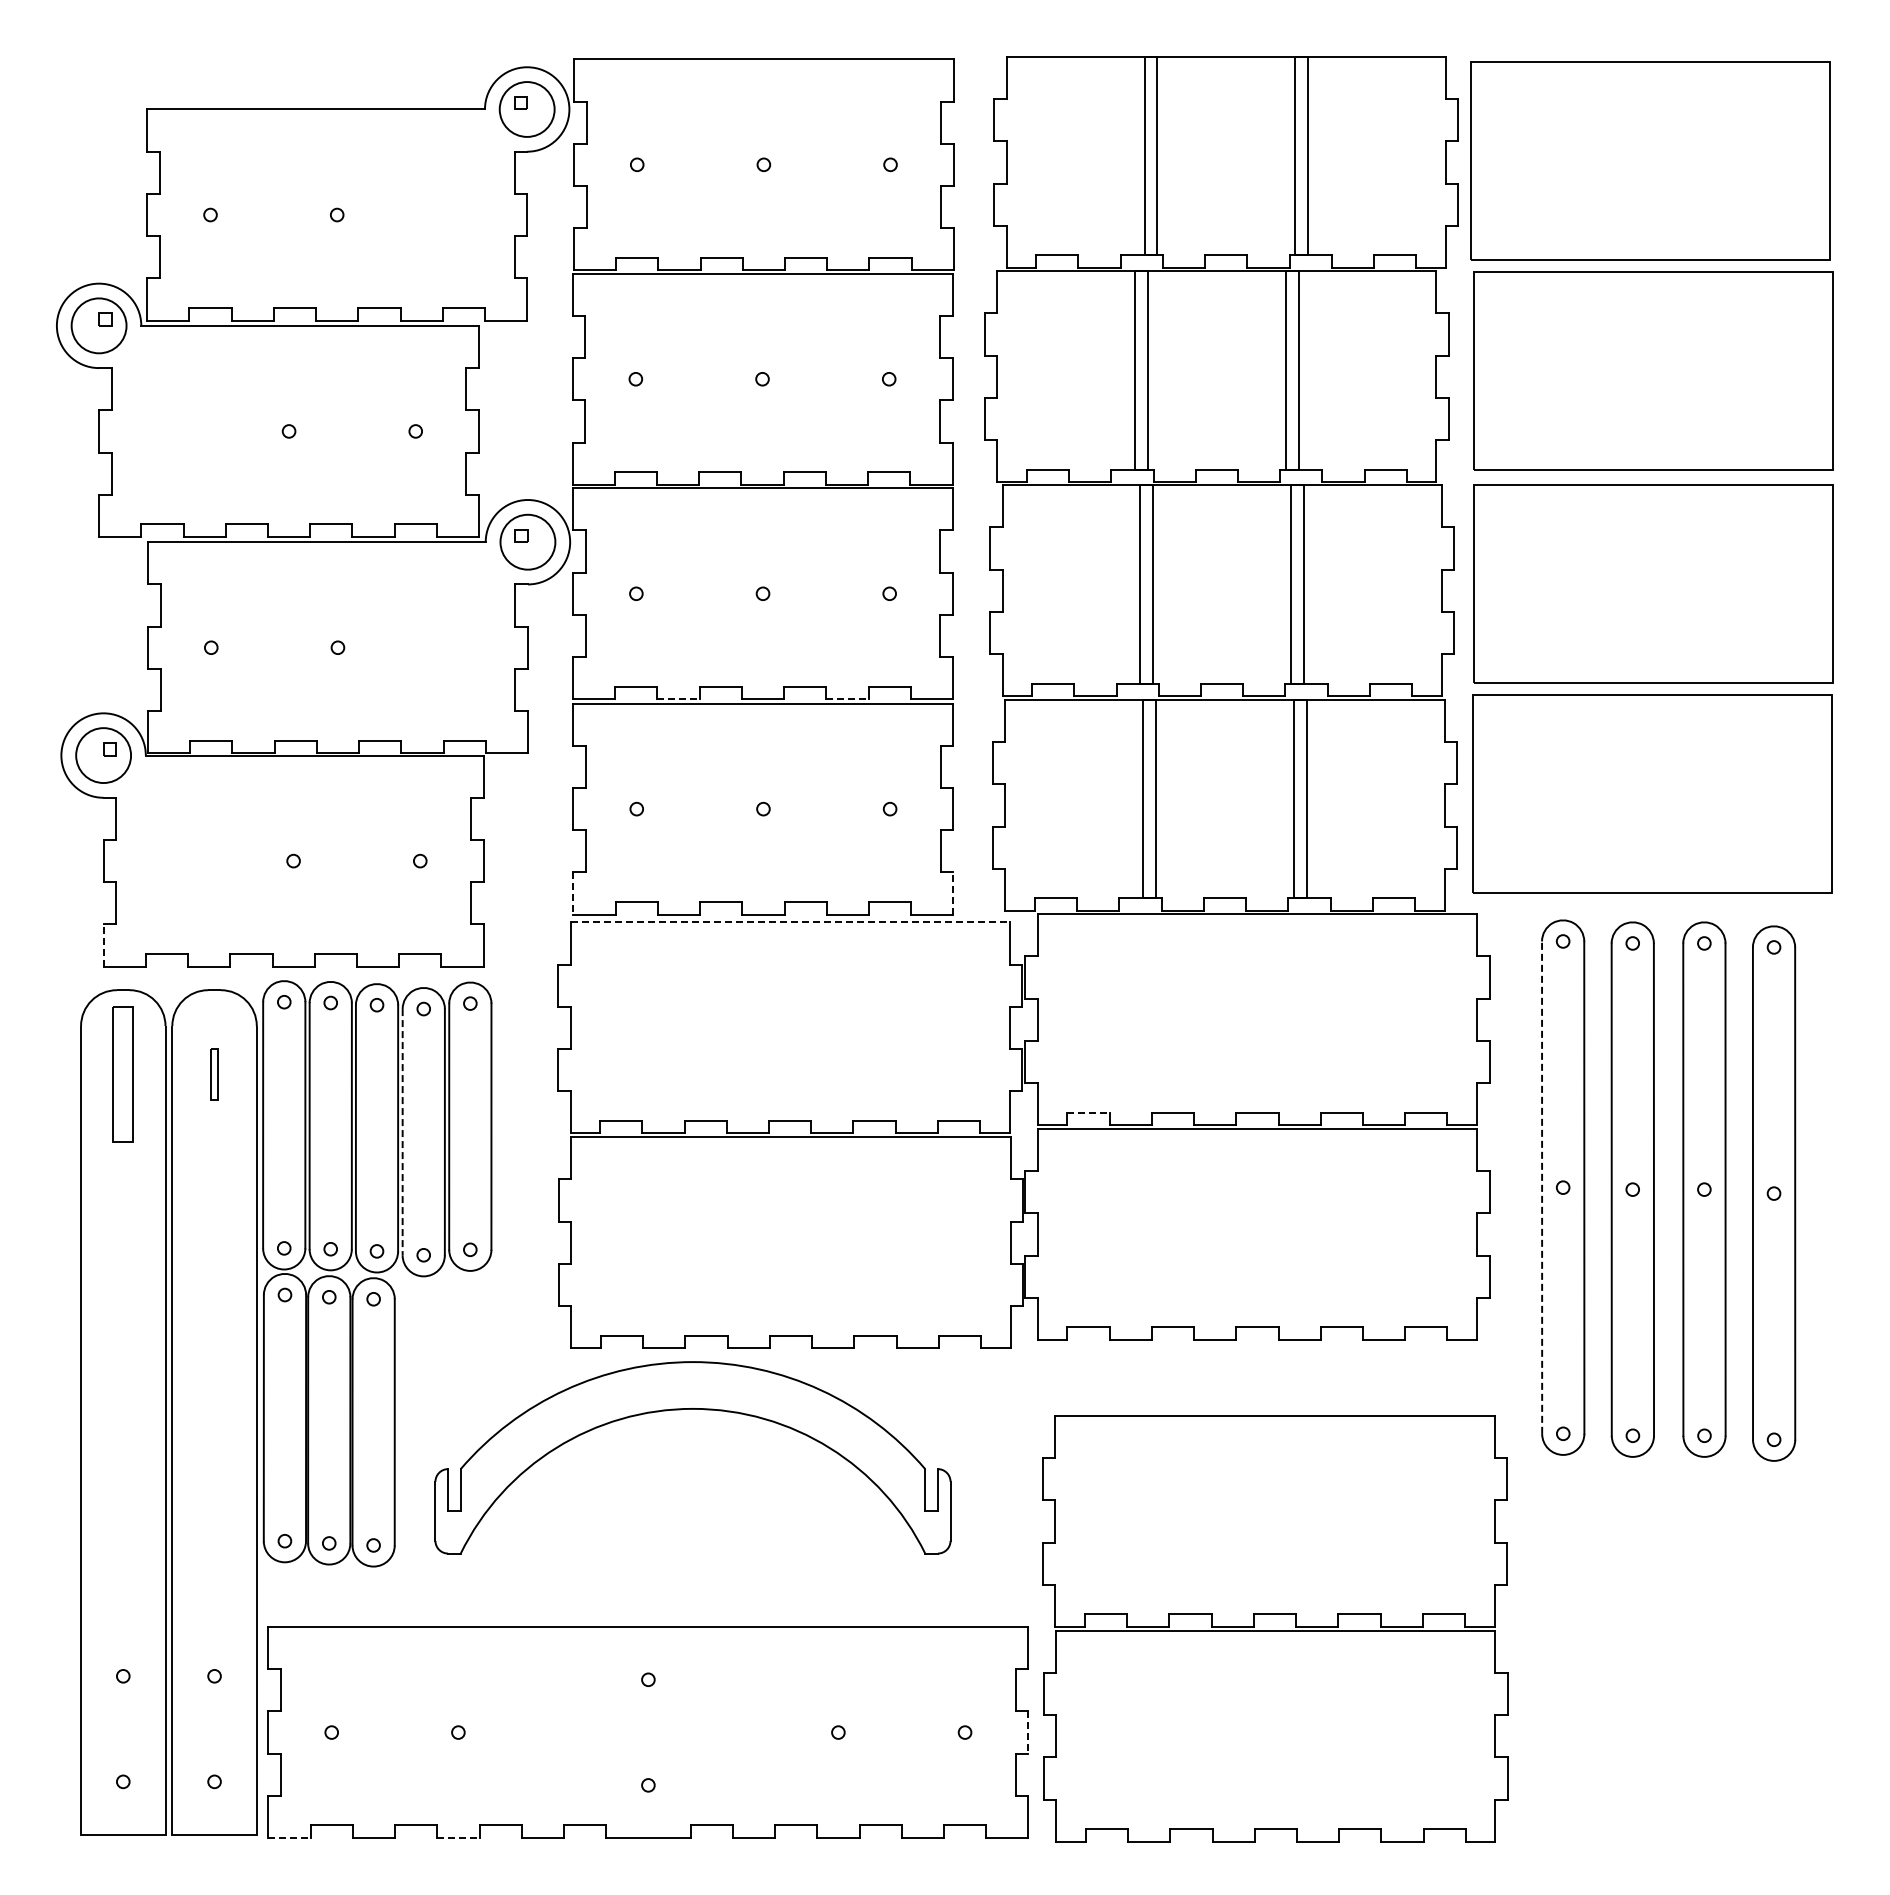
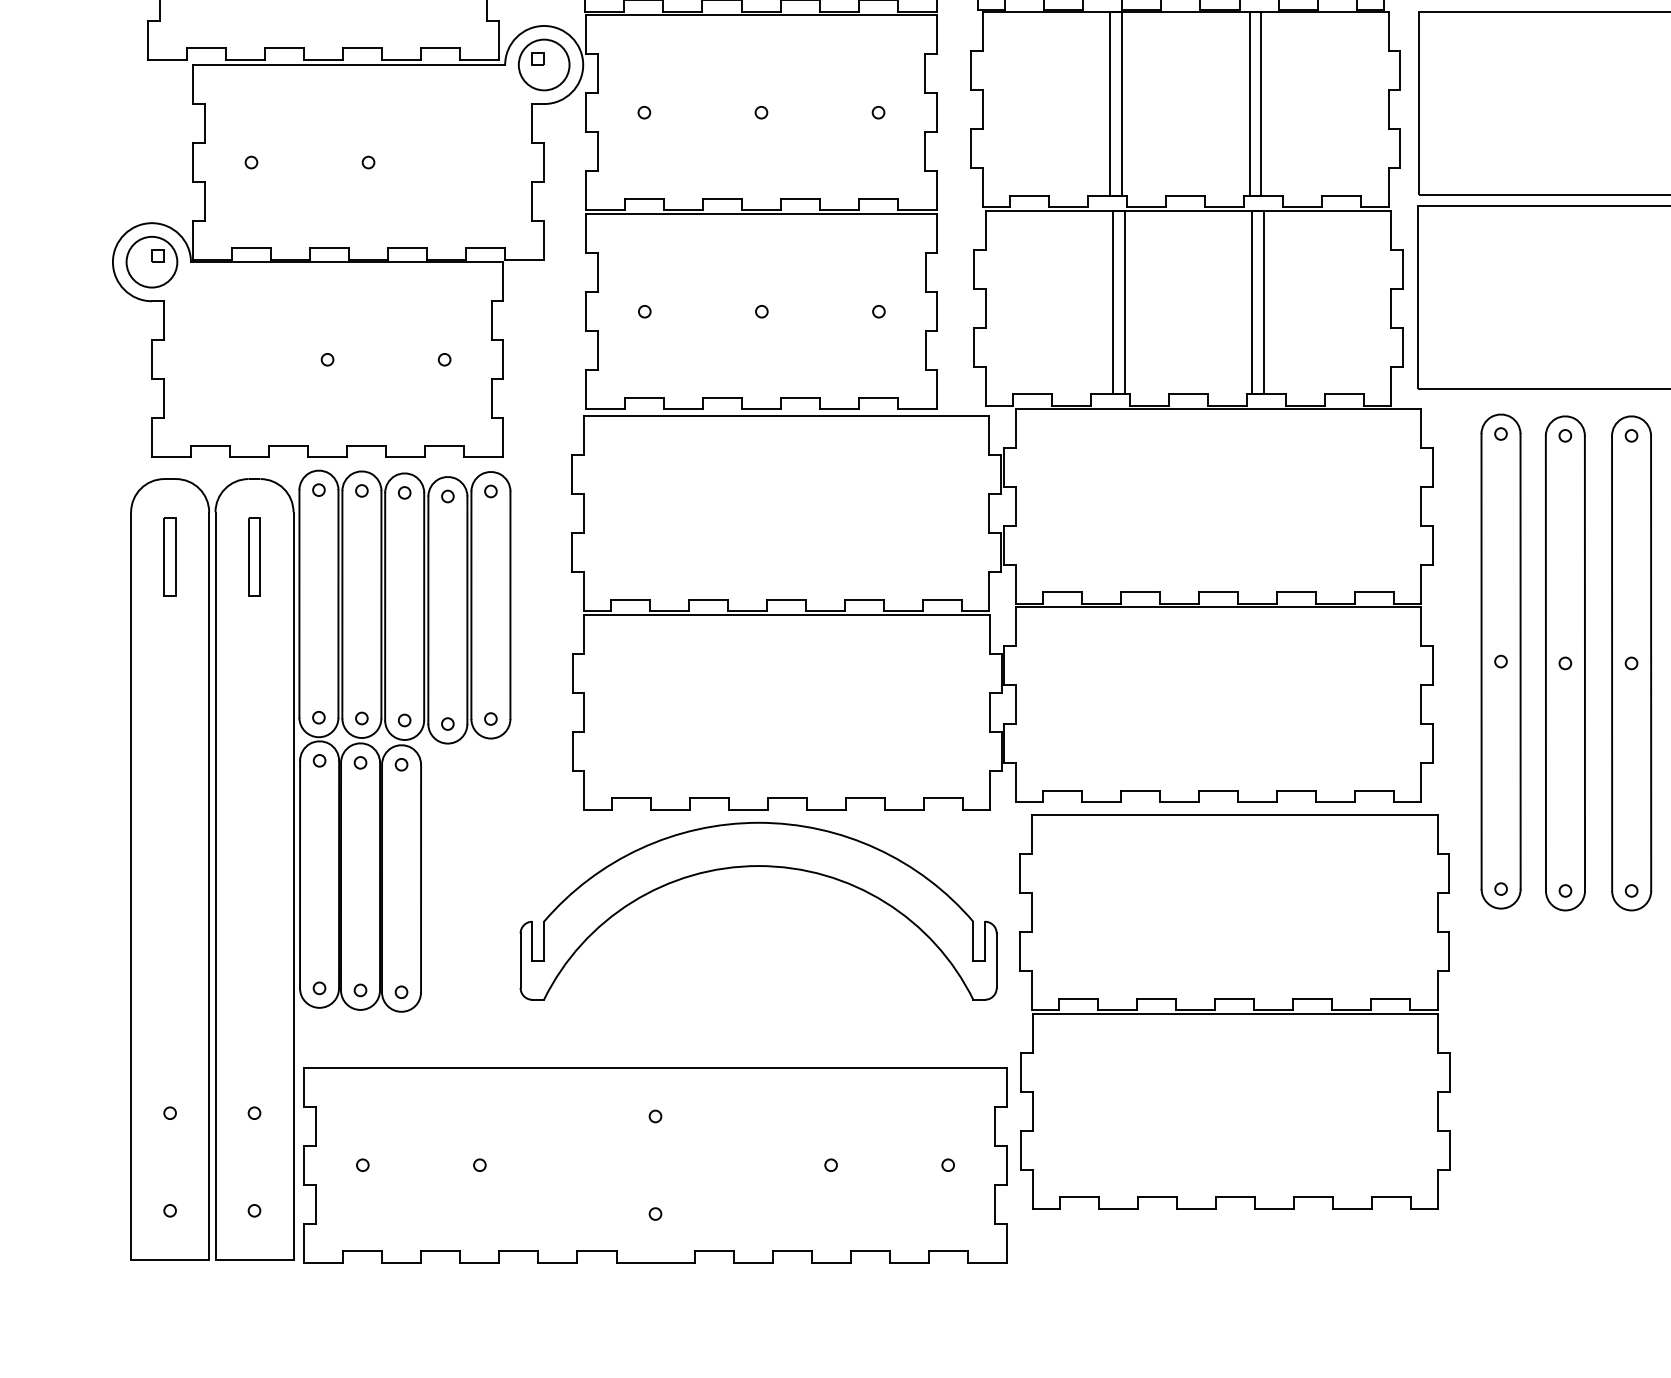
line: (679, 699) -> (684, 210), dashed -> solid
line: (847, 699) -> (839, 210), dashed -> solid
line: (953, 893) -> (937, 389), dashed -> solid
line: (573, 894) -> (586, 390), dashed -> solid
line: (790, 922) -> (786, 416), dashed -> solid
line: (103, 945) -> (151, 437), dashed -> solid
part: (123, 1074) -> (170, 556), size x0.62
part: (214, 1074) -> (254, 556), size x1.67
line: (1089, 1112) -> (1063, 592), dashed -> solid
line: (402, 1132) -> (428, 610), dashed -> solid
line: (1542, 1187) -> (1481, 661), dashed -> solid
part: (692, 1409) -> (758, 866), moved
part: (1275, 1628) -> (1235, 1011), moved
line: (1028, 1733) -> (1006, 1166), dashed -> solid
line: (290, 1838) -> (324, 1263), dashed -> solid
line: (458, 1838) -> (479, 1263), dashed -> solid

